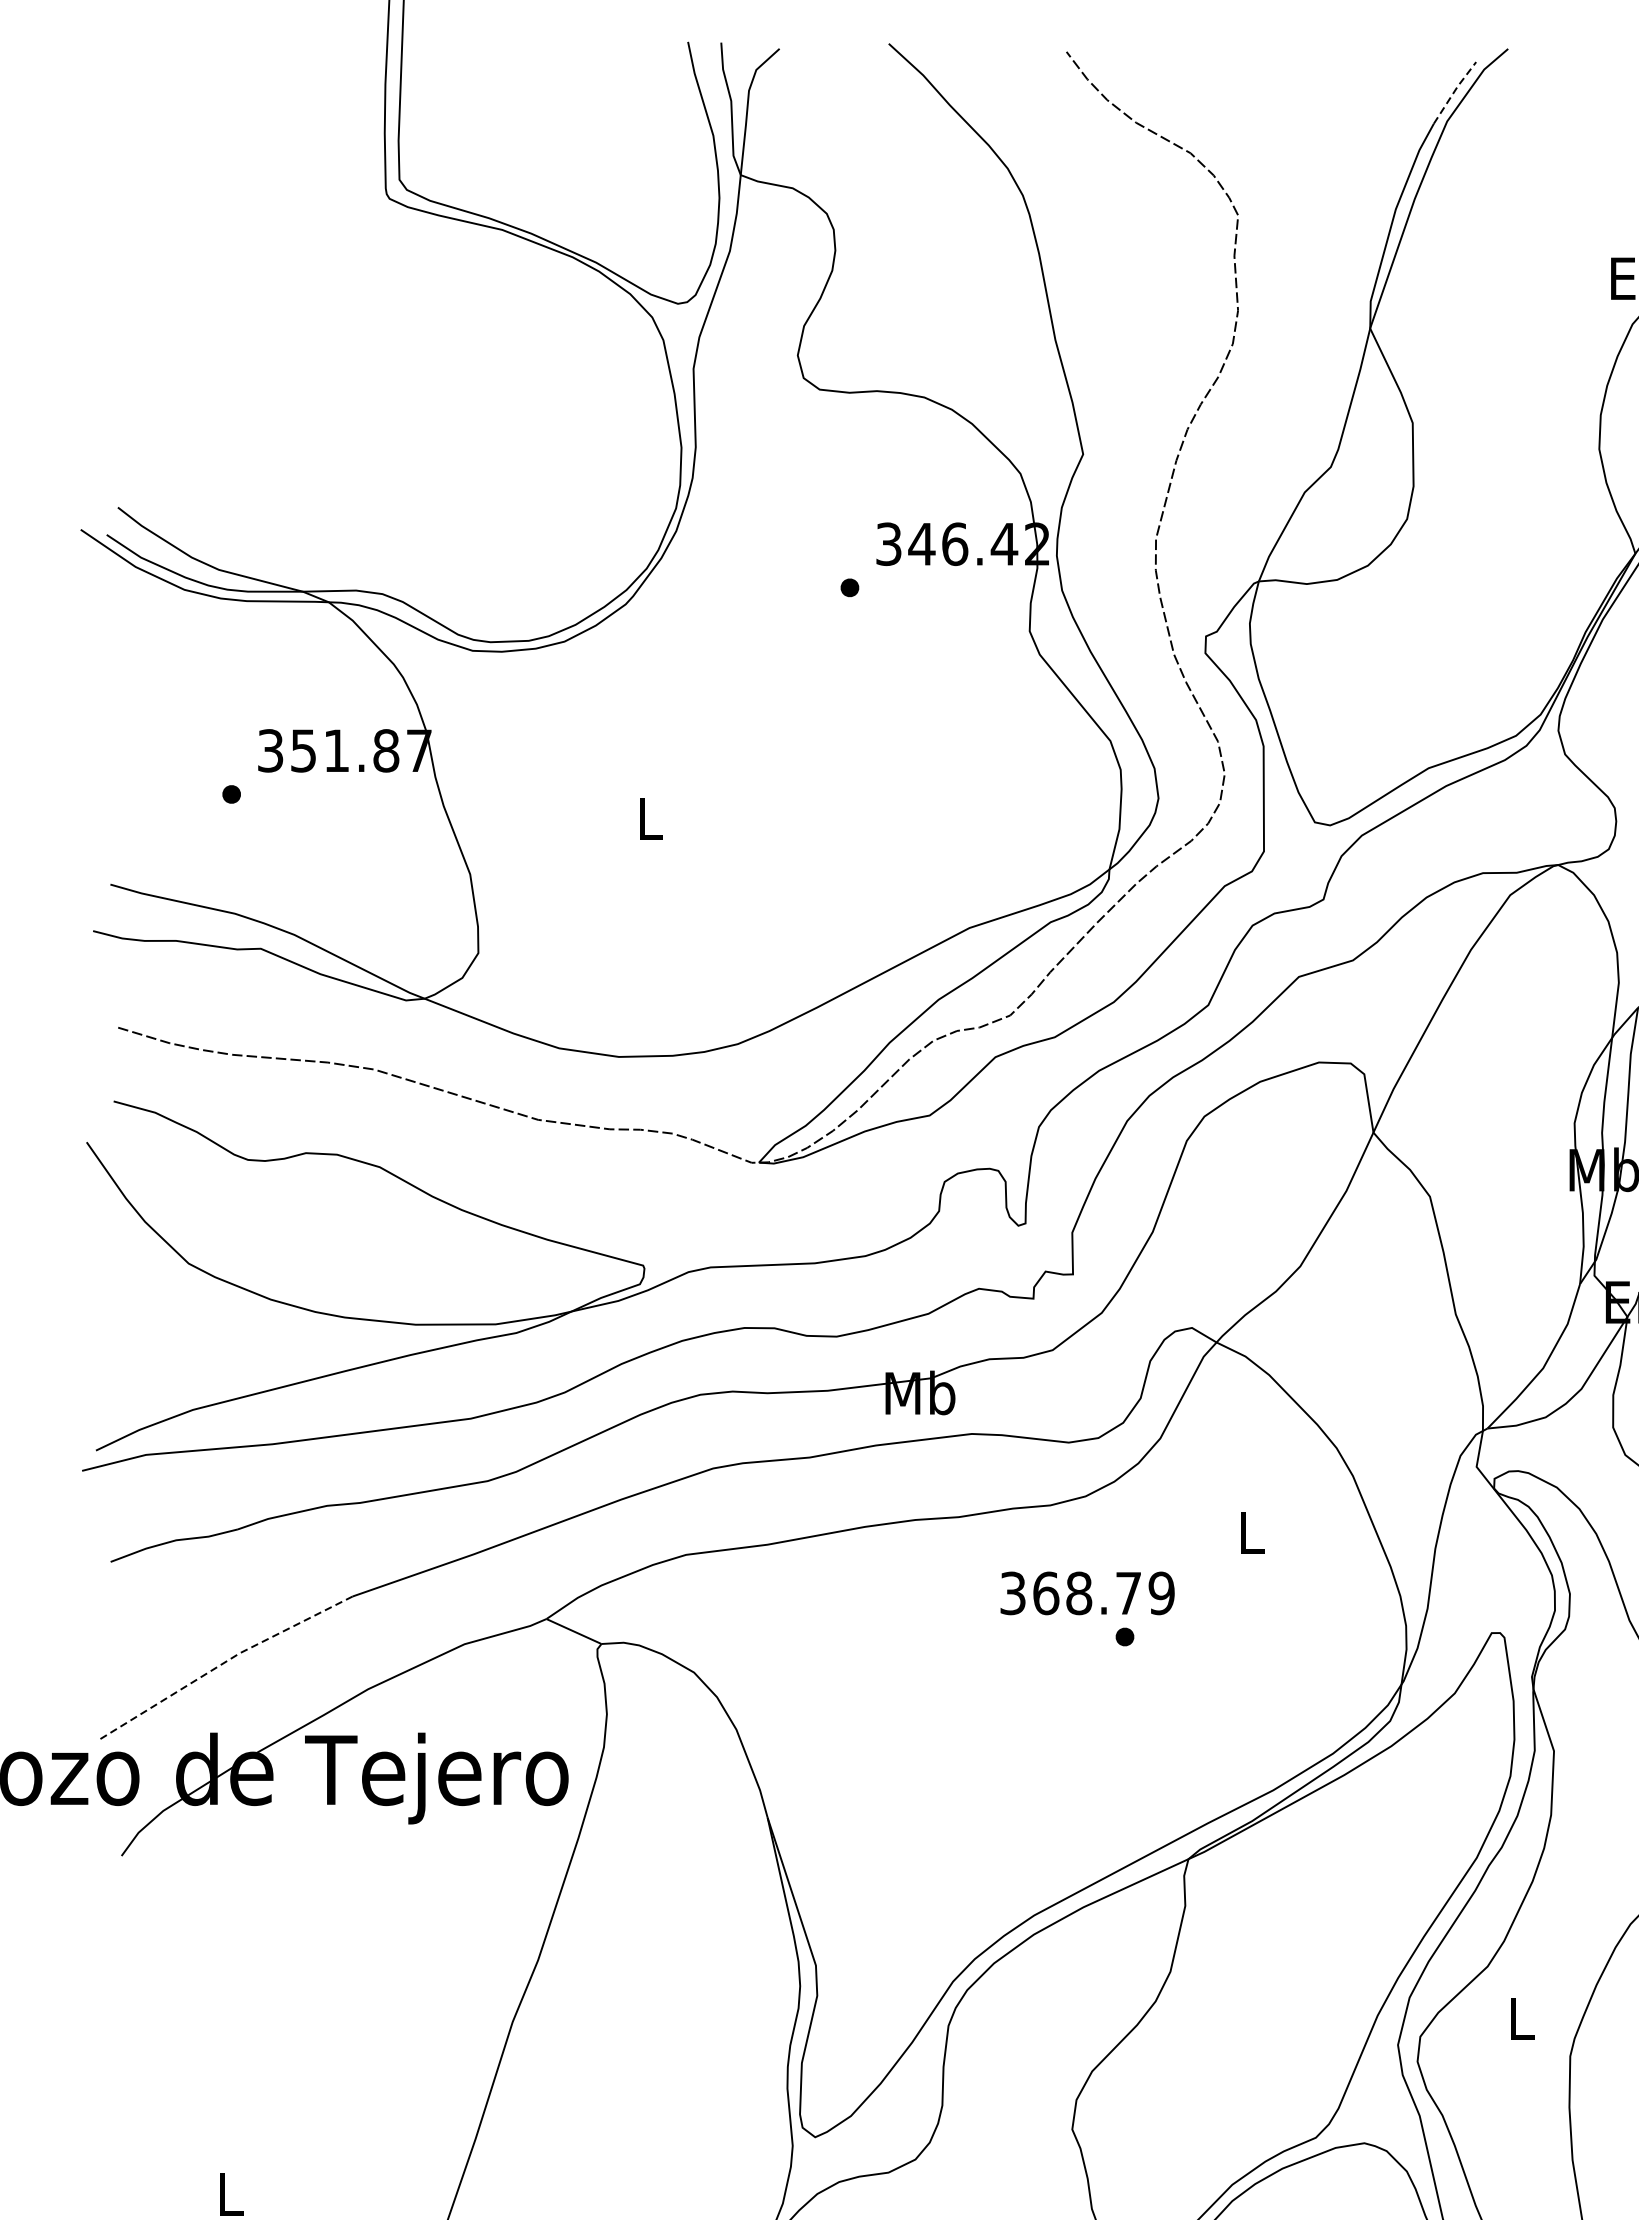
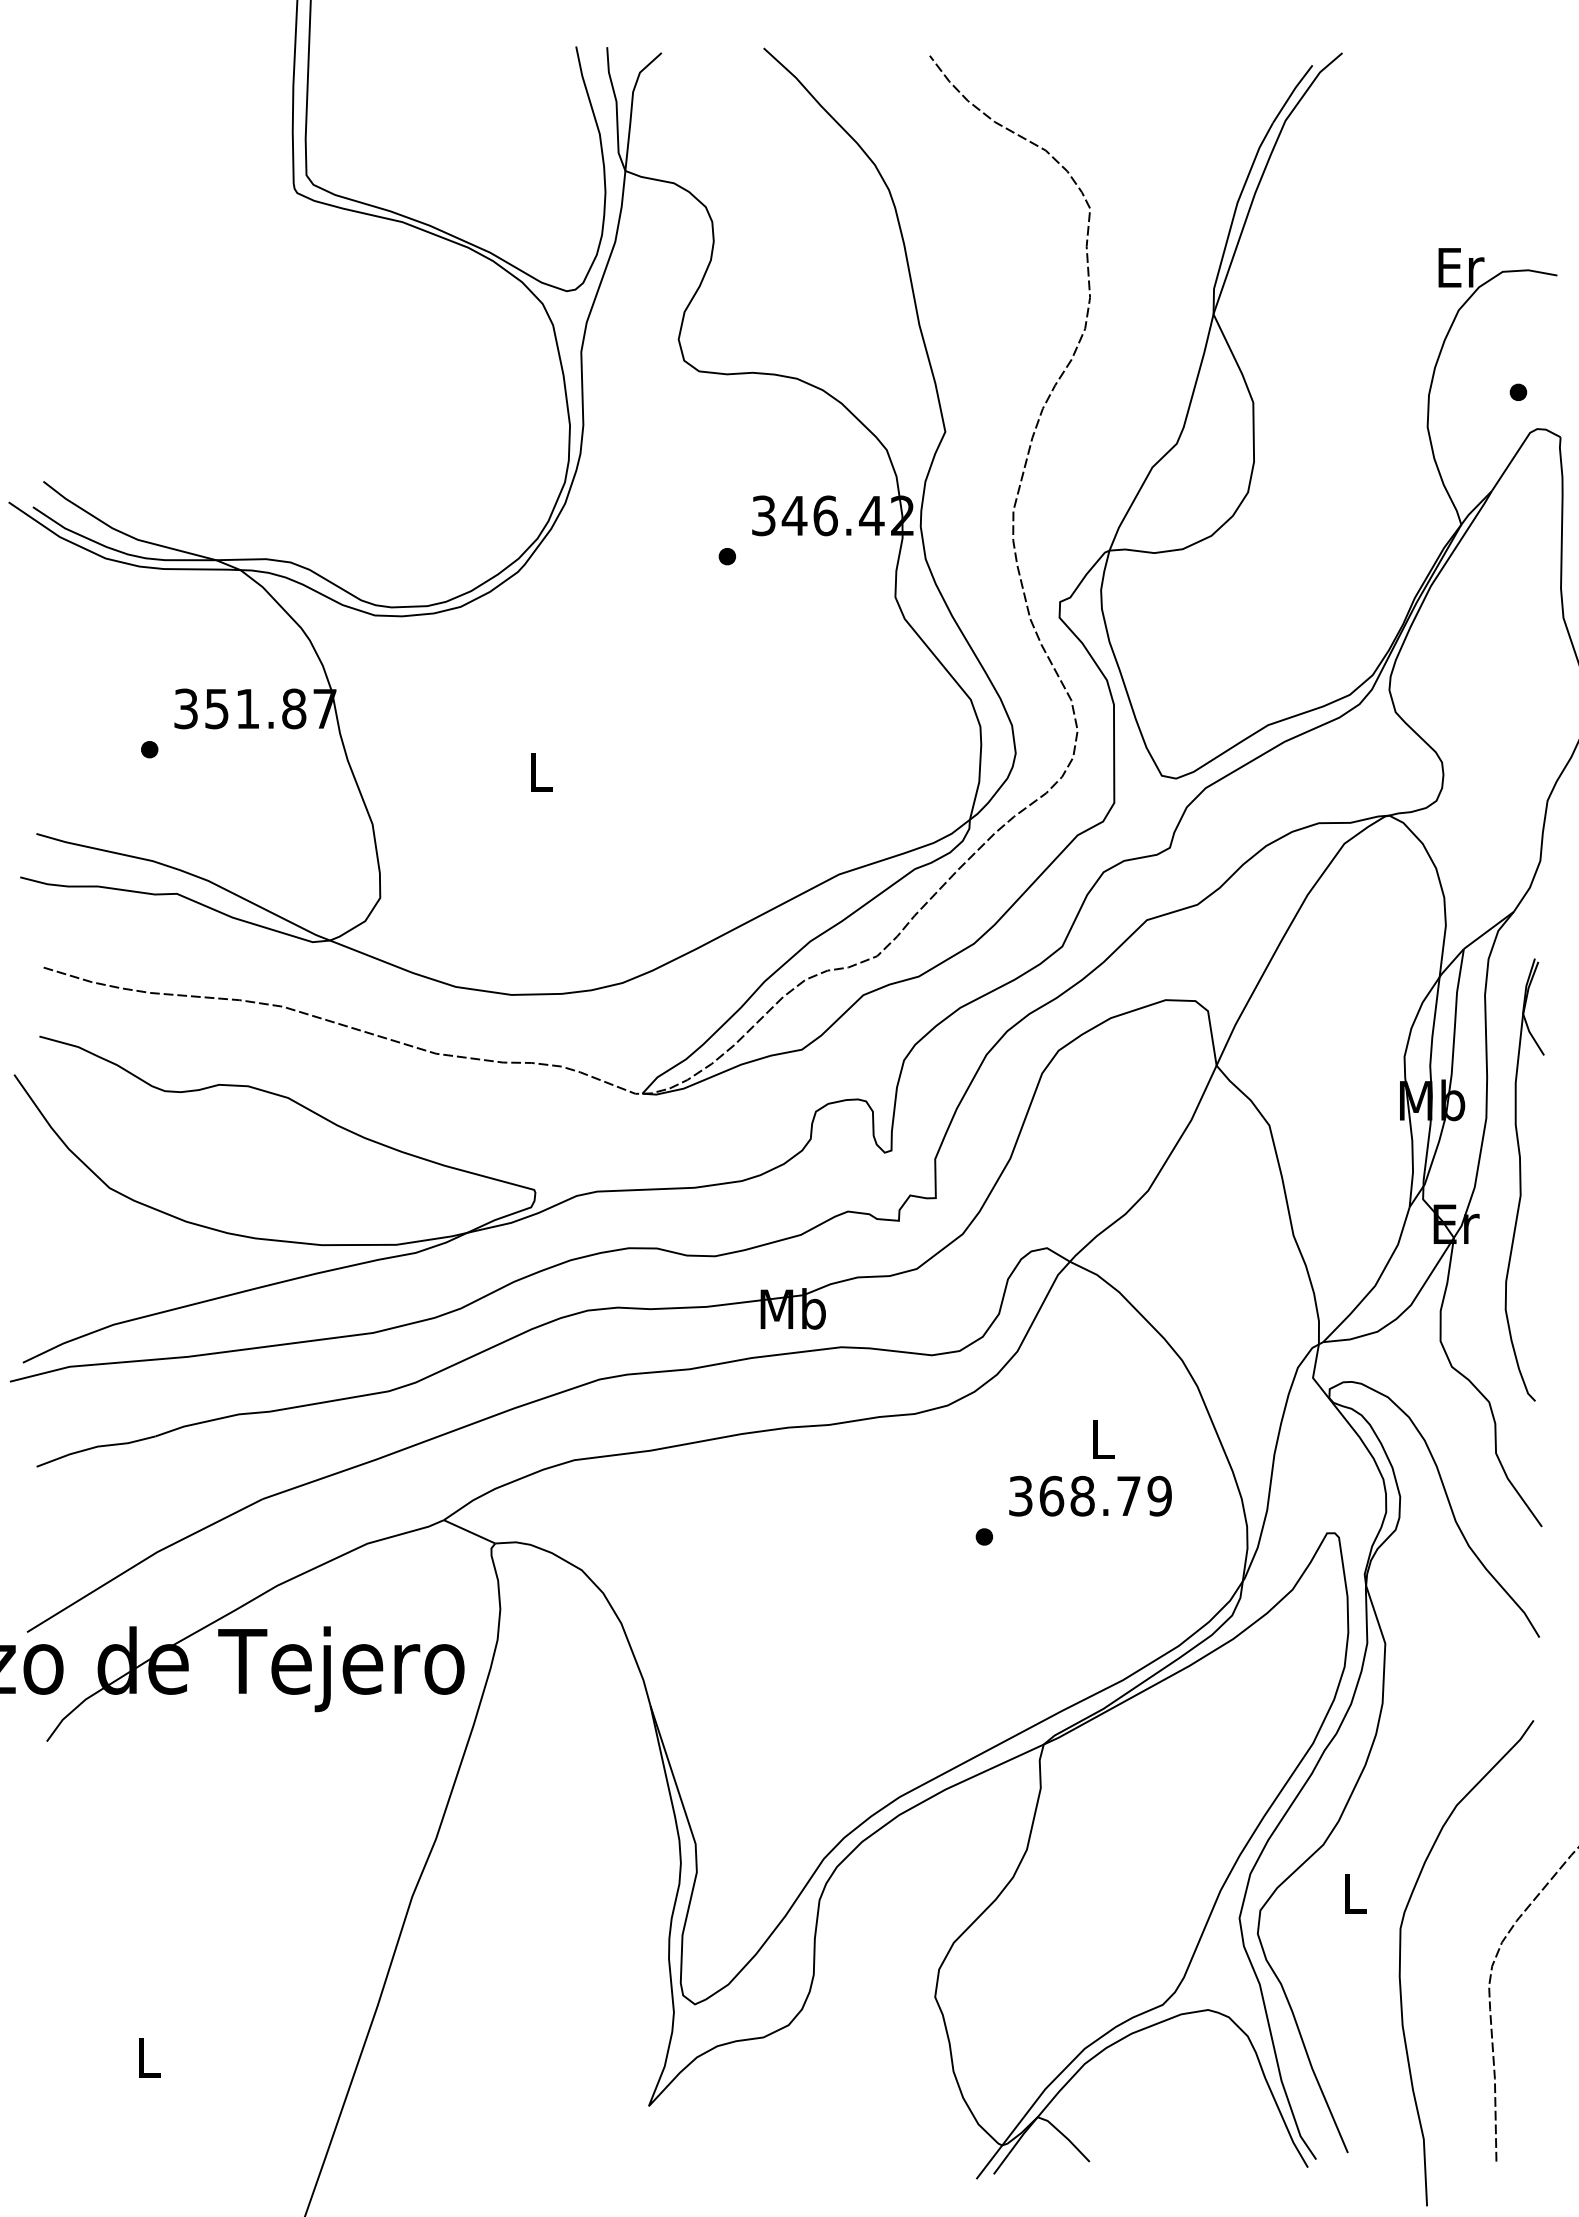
line: (1454, 91) -> (1292, 92), dashed -> solid
text: (1087, 1592) -> (1090, 1495), moved
line: (225, 1662) -> (143, 1560), dashed -> solid

